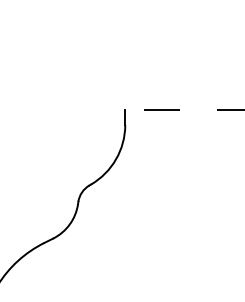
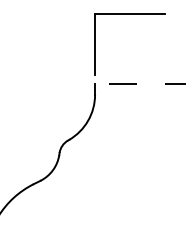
part: (170, 19) -> (129, 14), added

